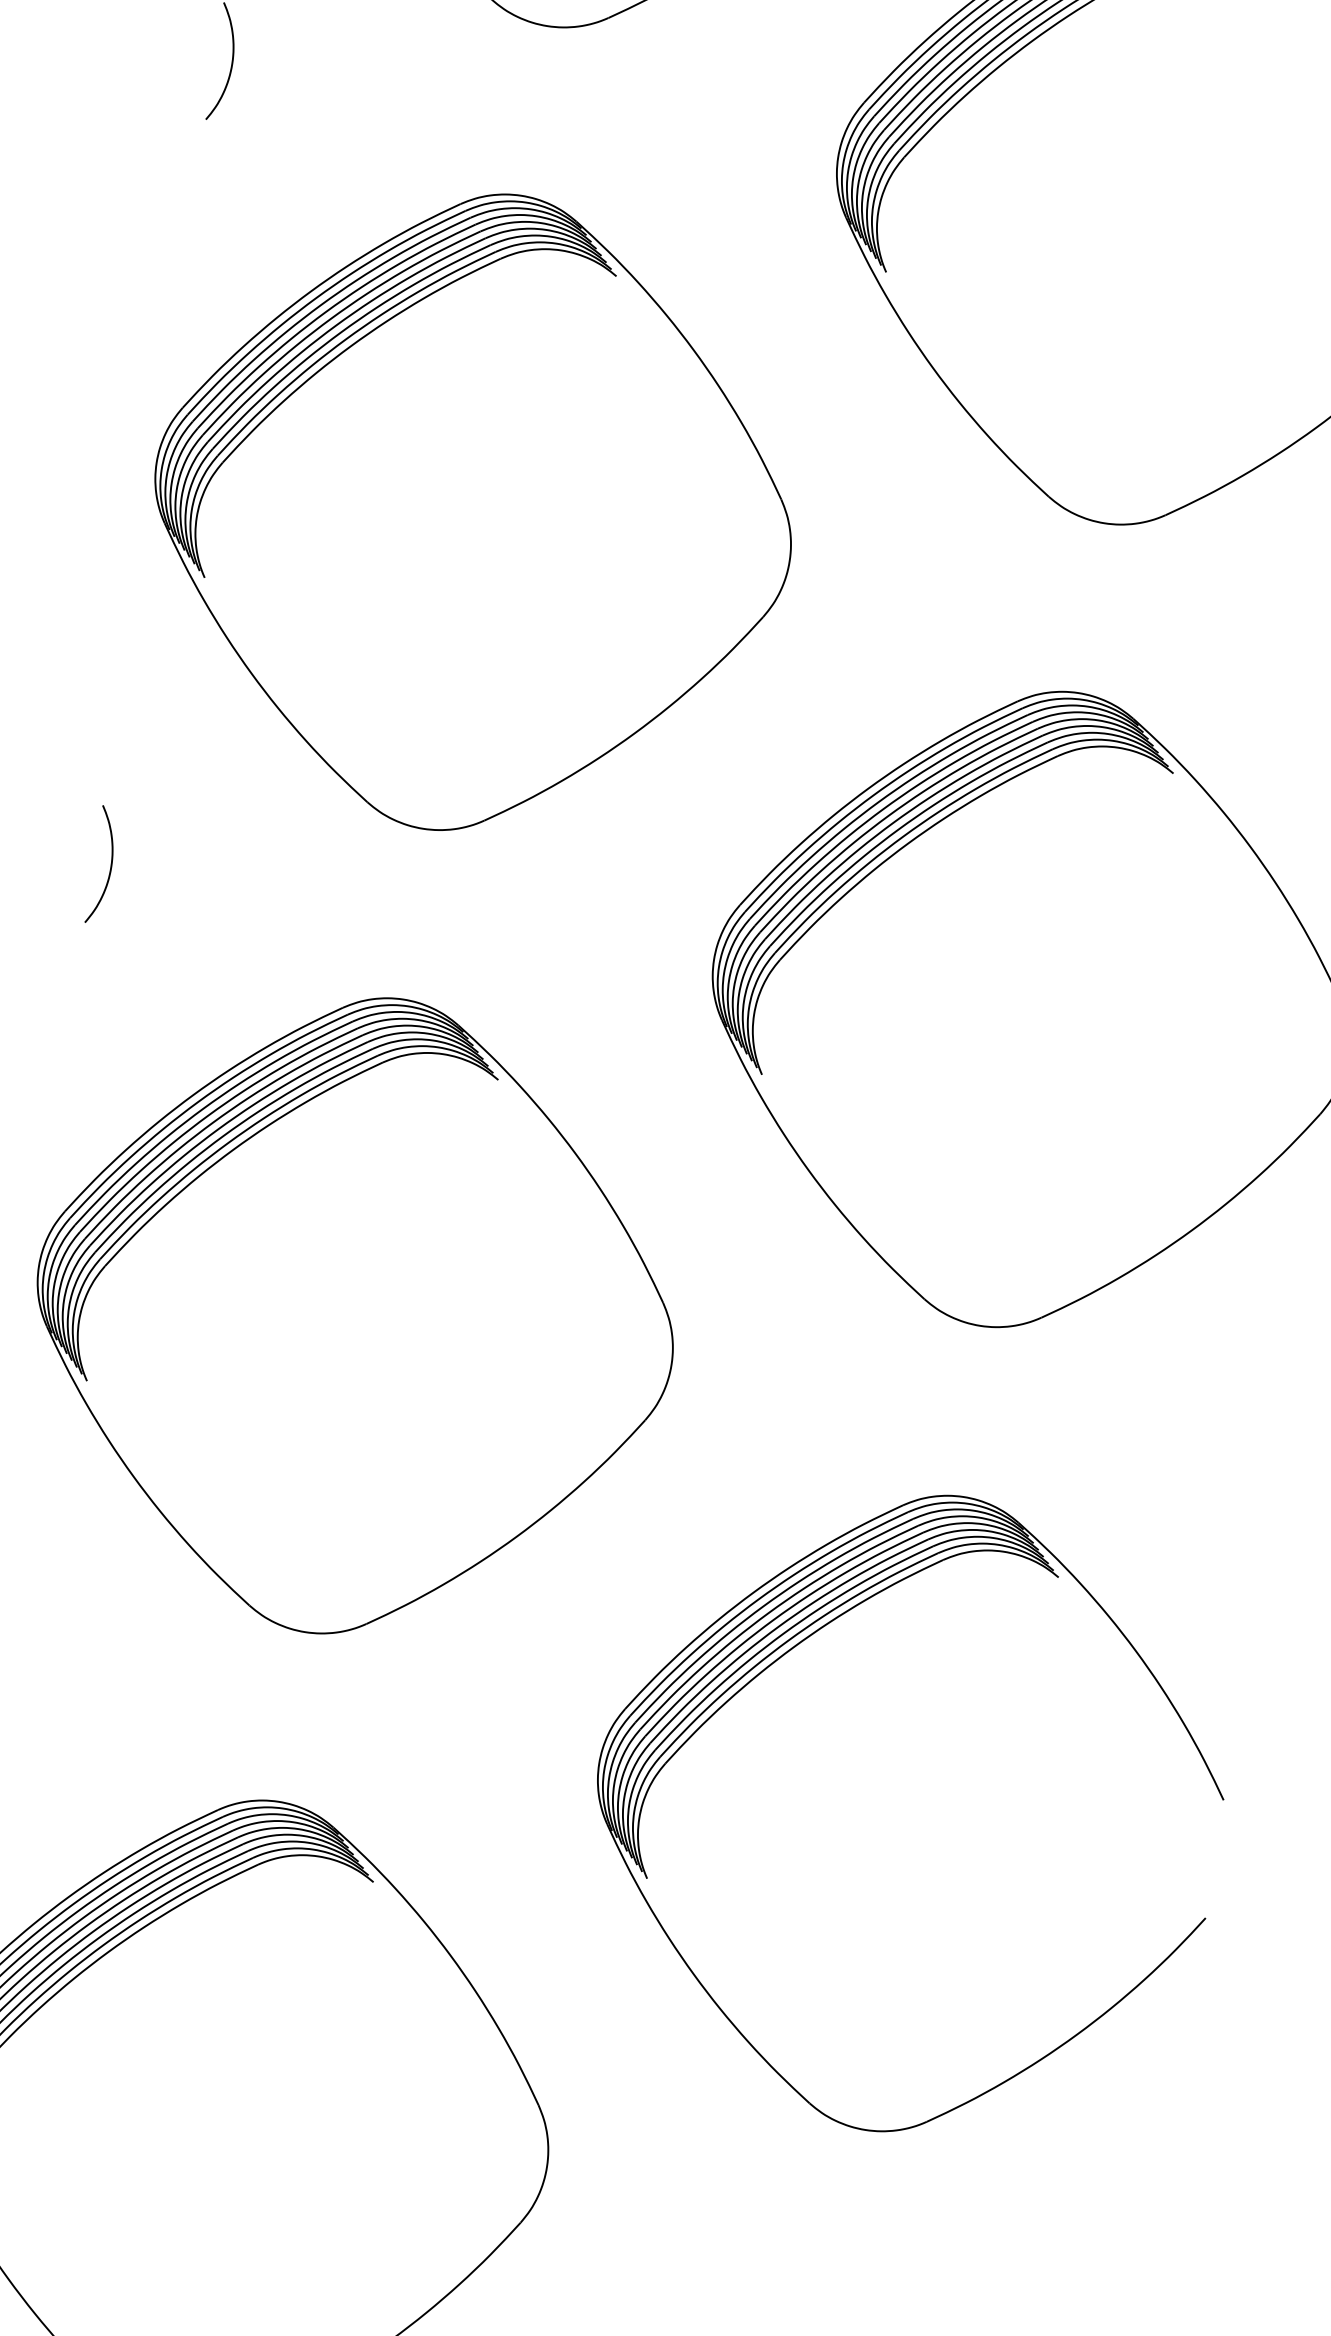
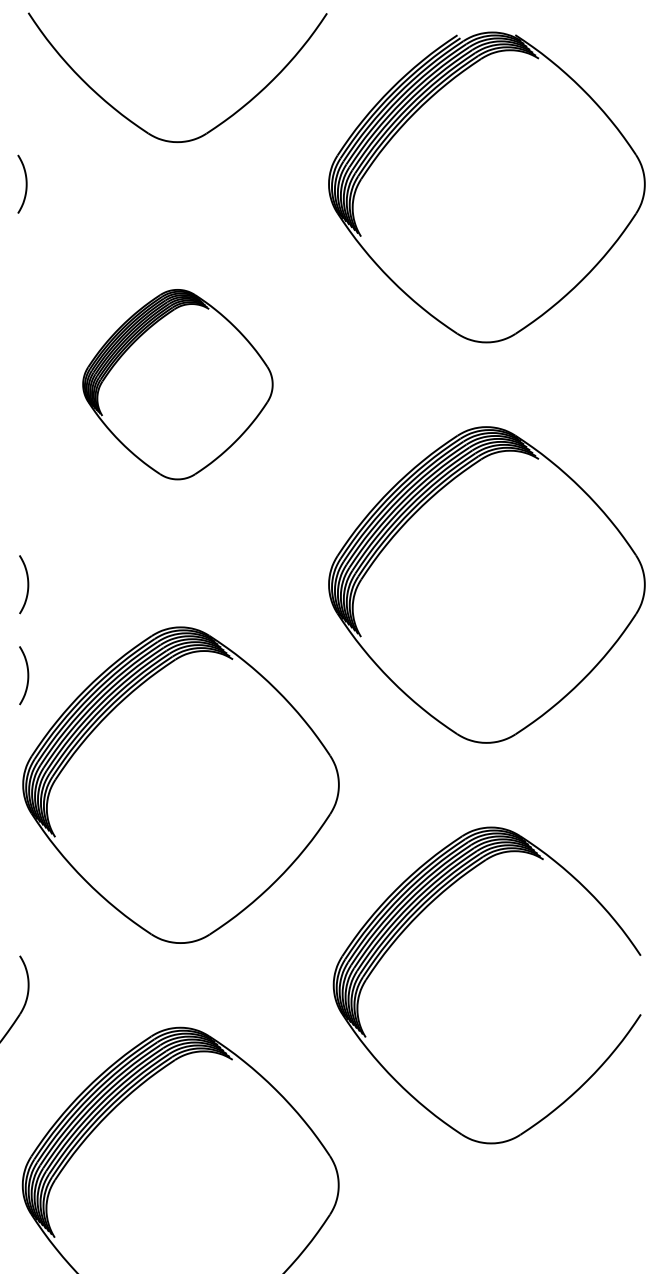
part: (472, 511) -> (177, 384), size x0.6
curve: (81, 1048) -> (27, 675), added

